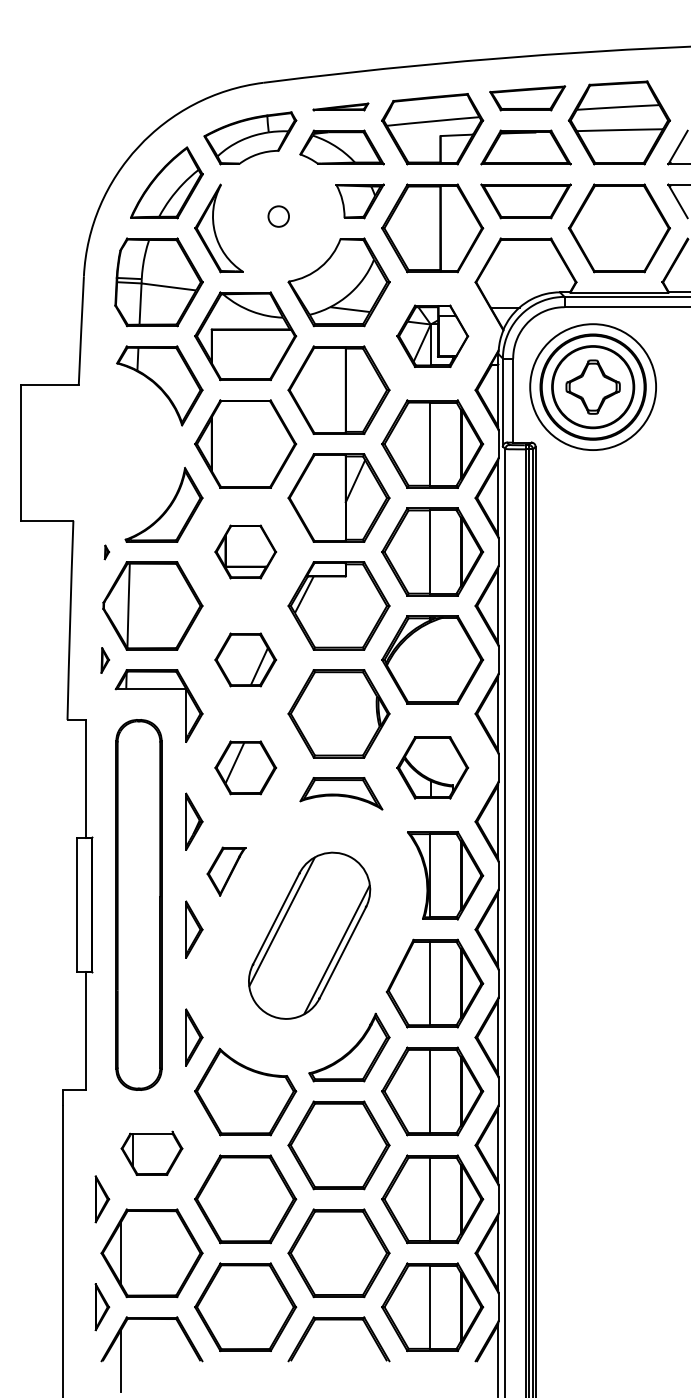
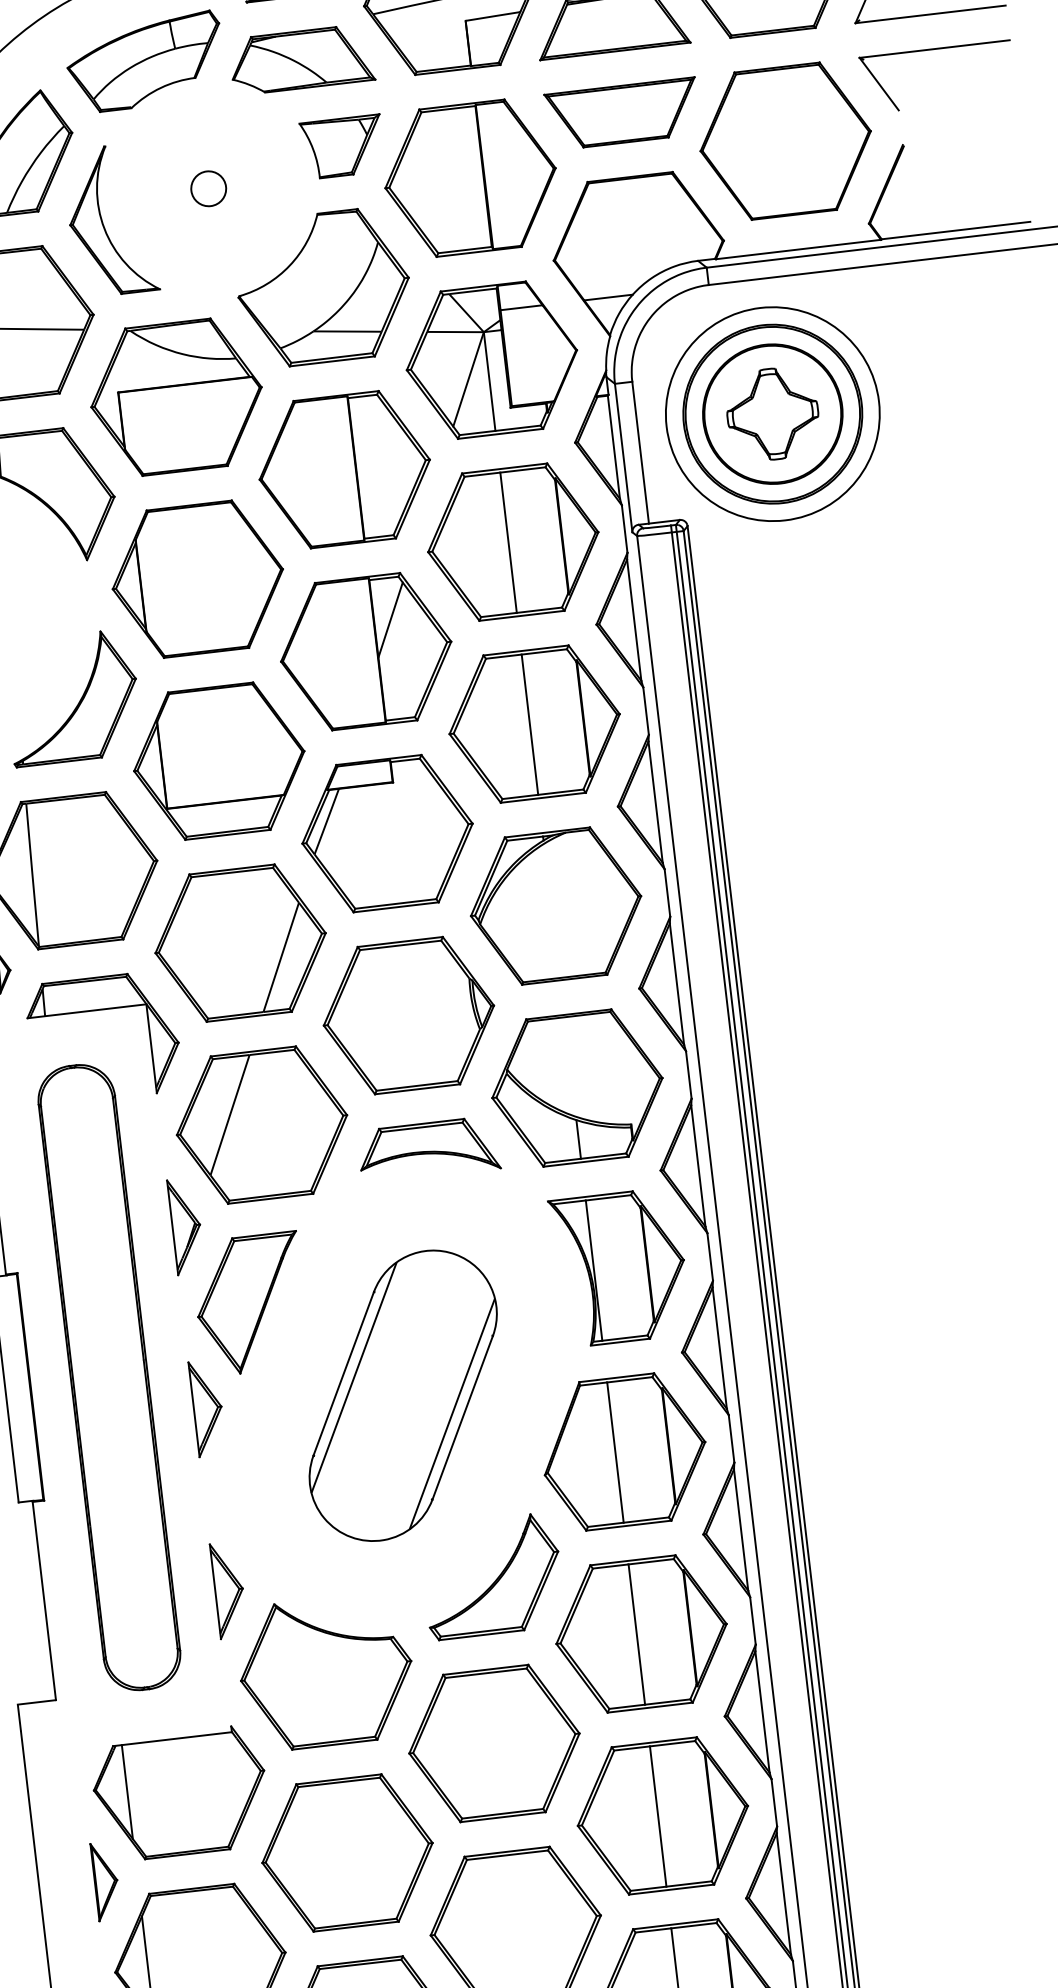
part: (432, 336) -> (491, 360), size x1.43
part: (245, 551) -> (218, 760), size x1.67
part: (245, 659) -> (240, 942), size x1.67
part: (245, 767) -> (261, 1124), size x1.67
part: (432, 767) -> (577, 1087), size x1.43
part: (226, 871) -> (250, 1303), size x1.67
part: (151, 1153) -> (179, 1794), size x1.67

